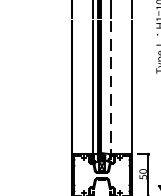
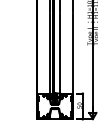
line: (111, 88) -> (60, 54), dashed -> solid

